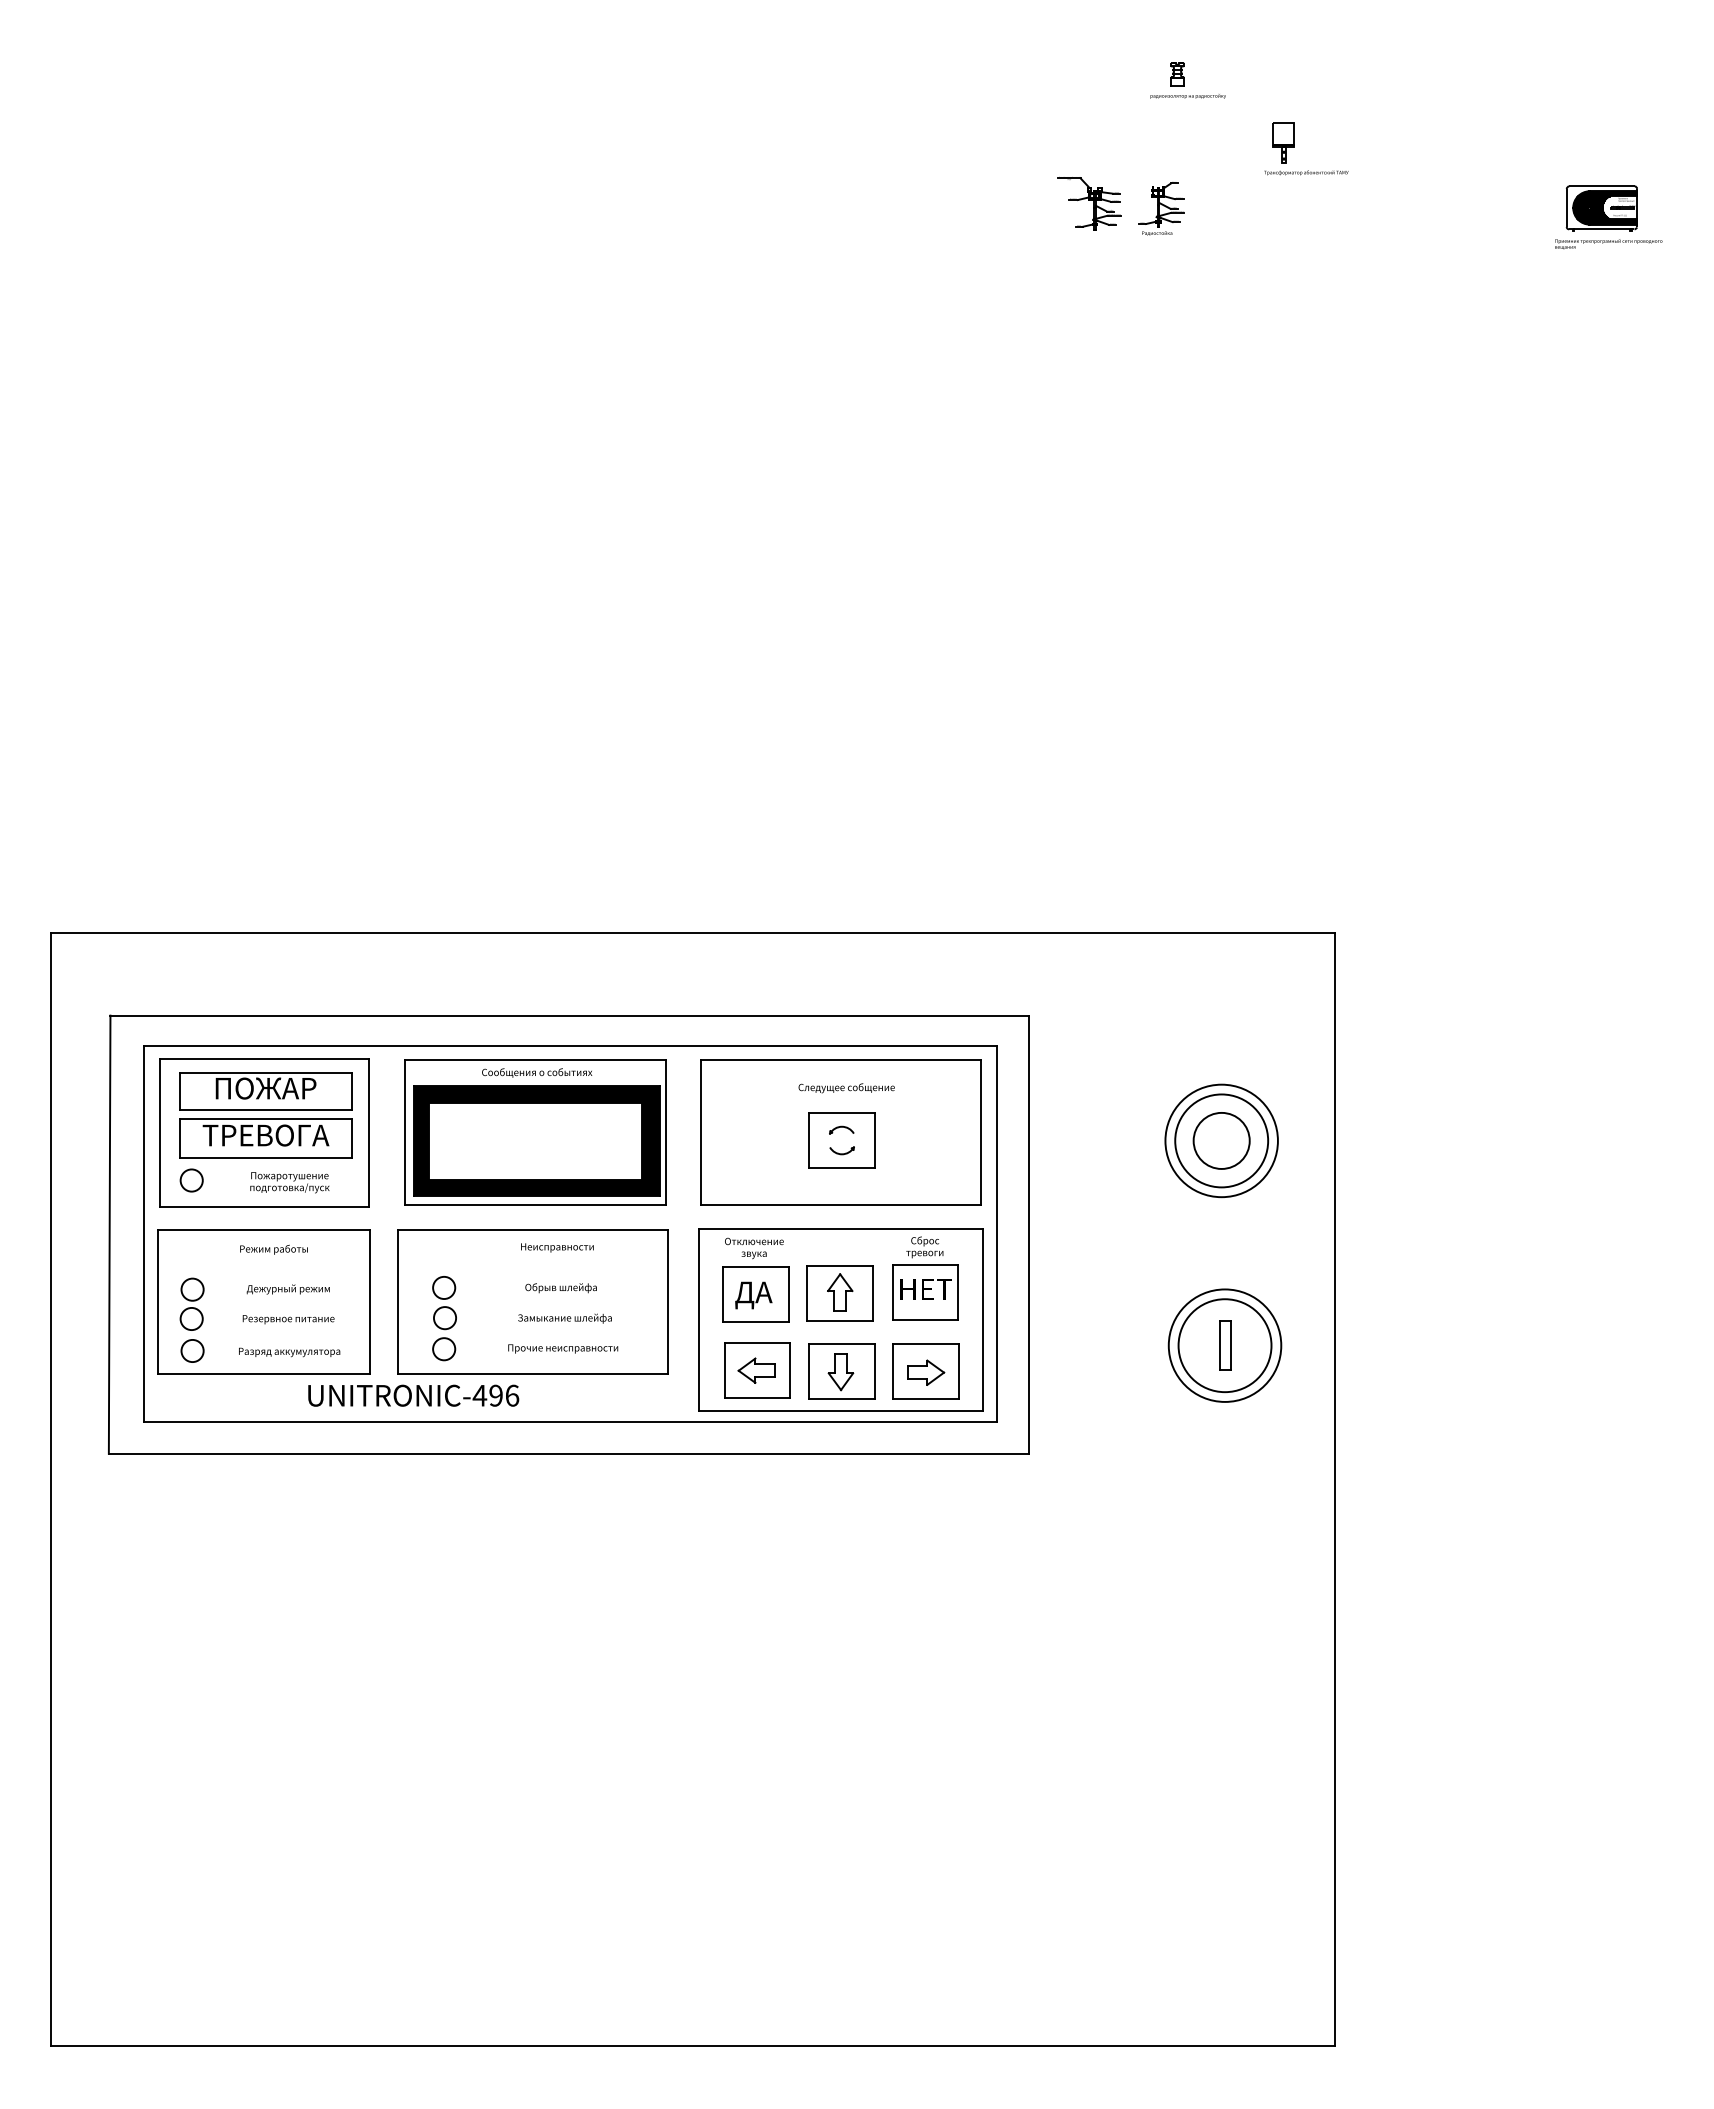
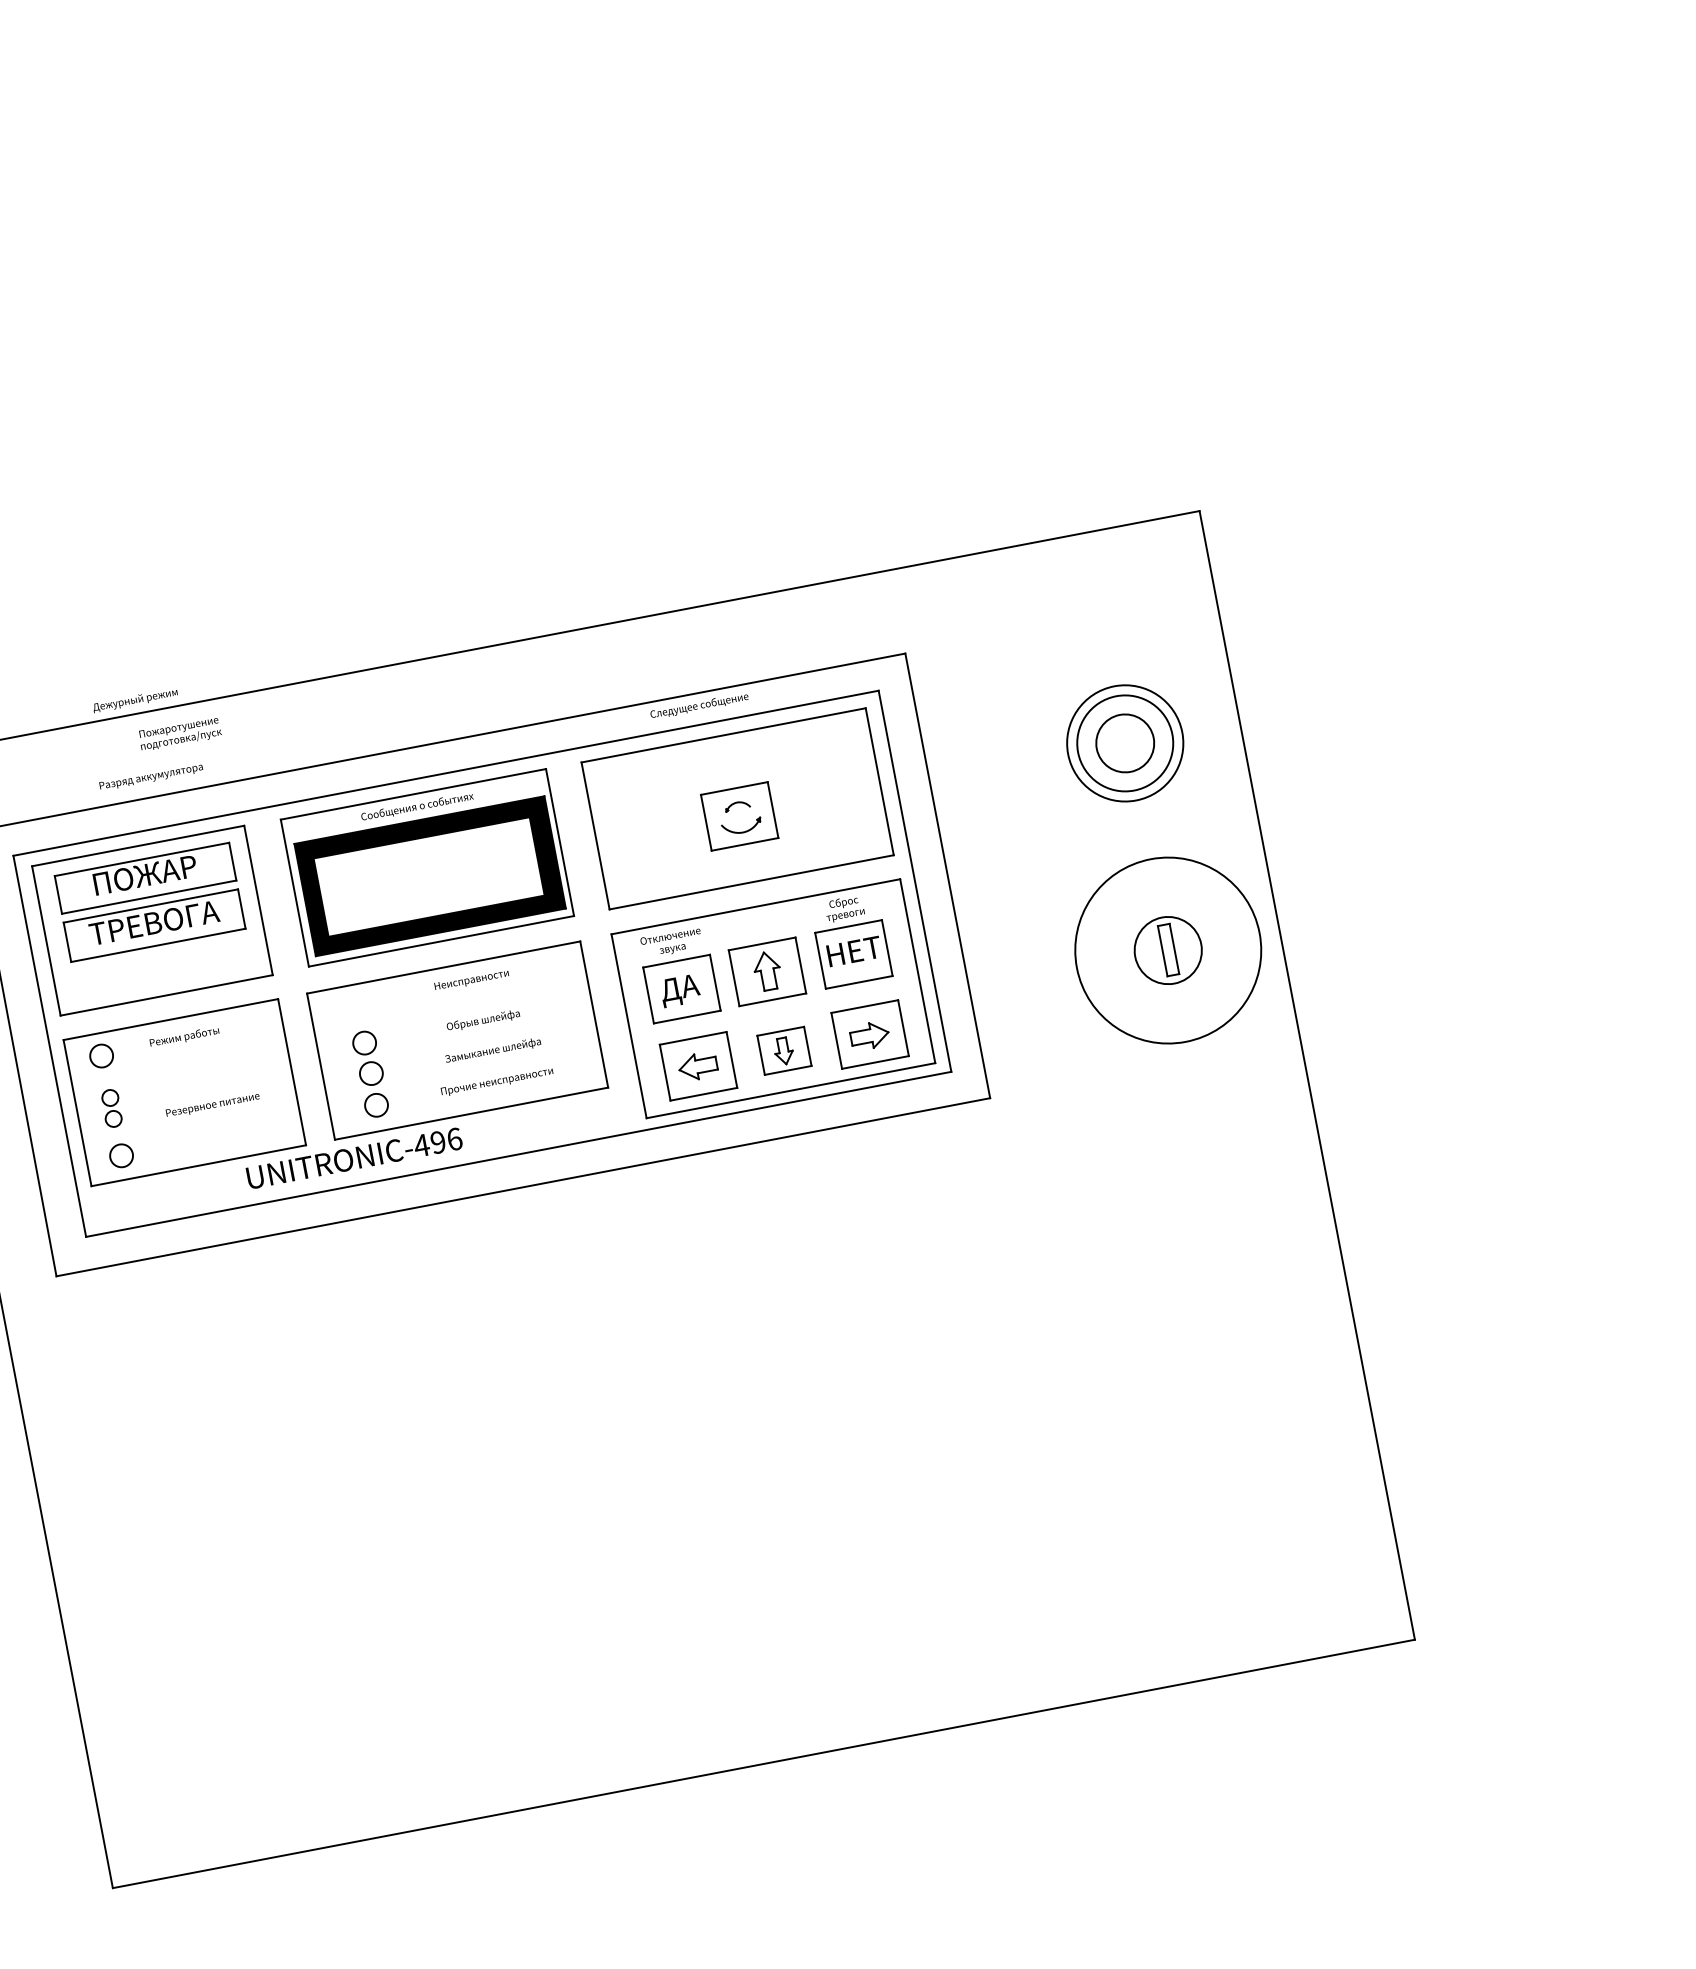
text: (846, 1088) -> (699, 706), moved
part: (841, 1150) -> (741, 826), size x1.6
circle: (191, 1180) -> (101, 1056), moved
text: (289, 1182) -> (179, 733), moved
text: (287, 1289) -> (134, 700), moved
part: (191, 1303) -> (111, 1107), size x0.7
circle: (1224, 1345) -> (1167, 950), size x0.7
circle: (1224, 1345) -> (1167, 950), size x1.6
text: (289, 1352) -> (151, 777), moved
part: (841, 1371) -> (784, 1050), size x0.7

